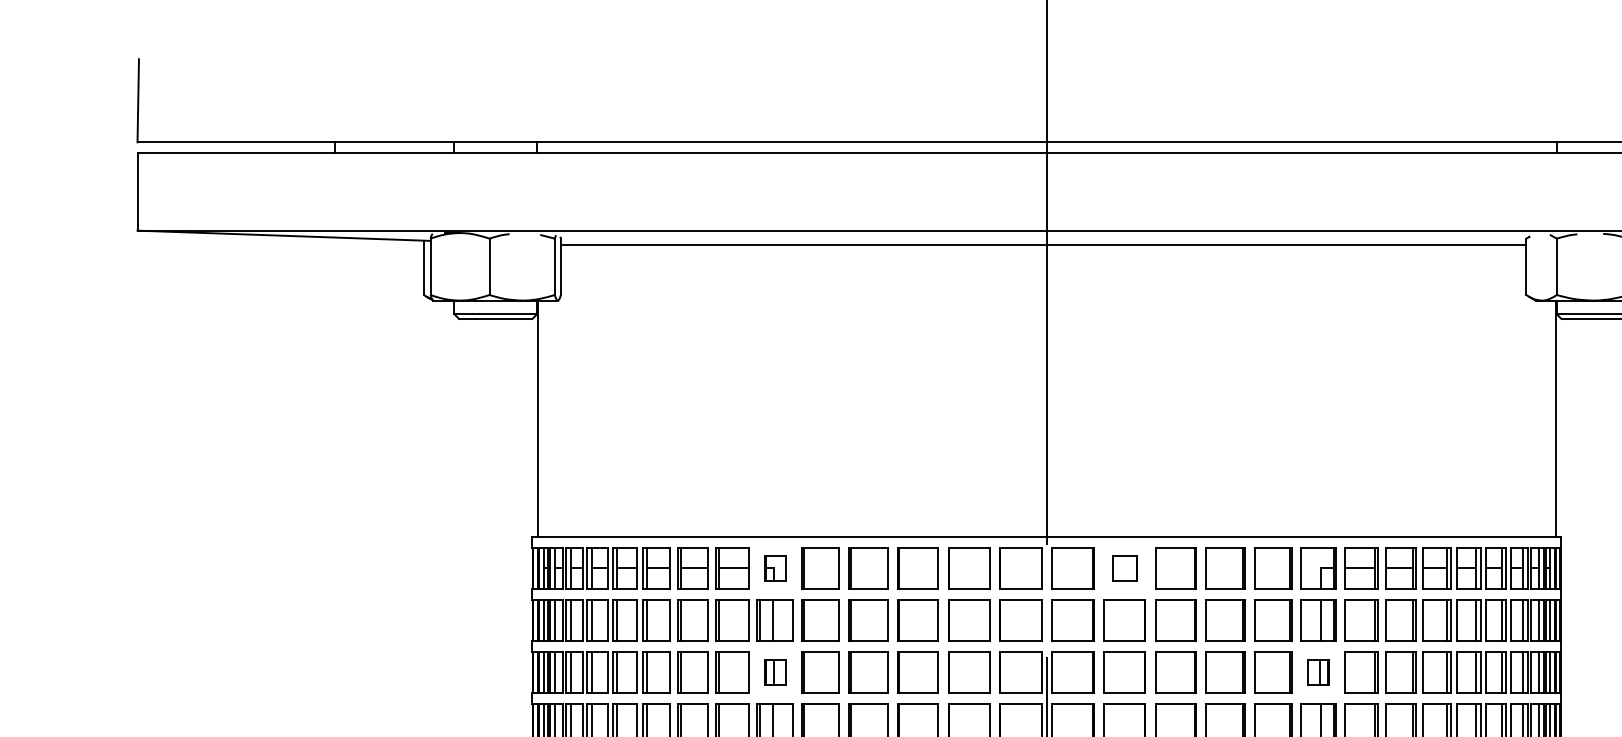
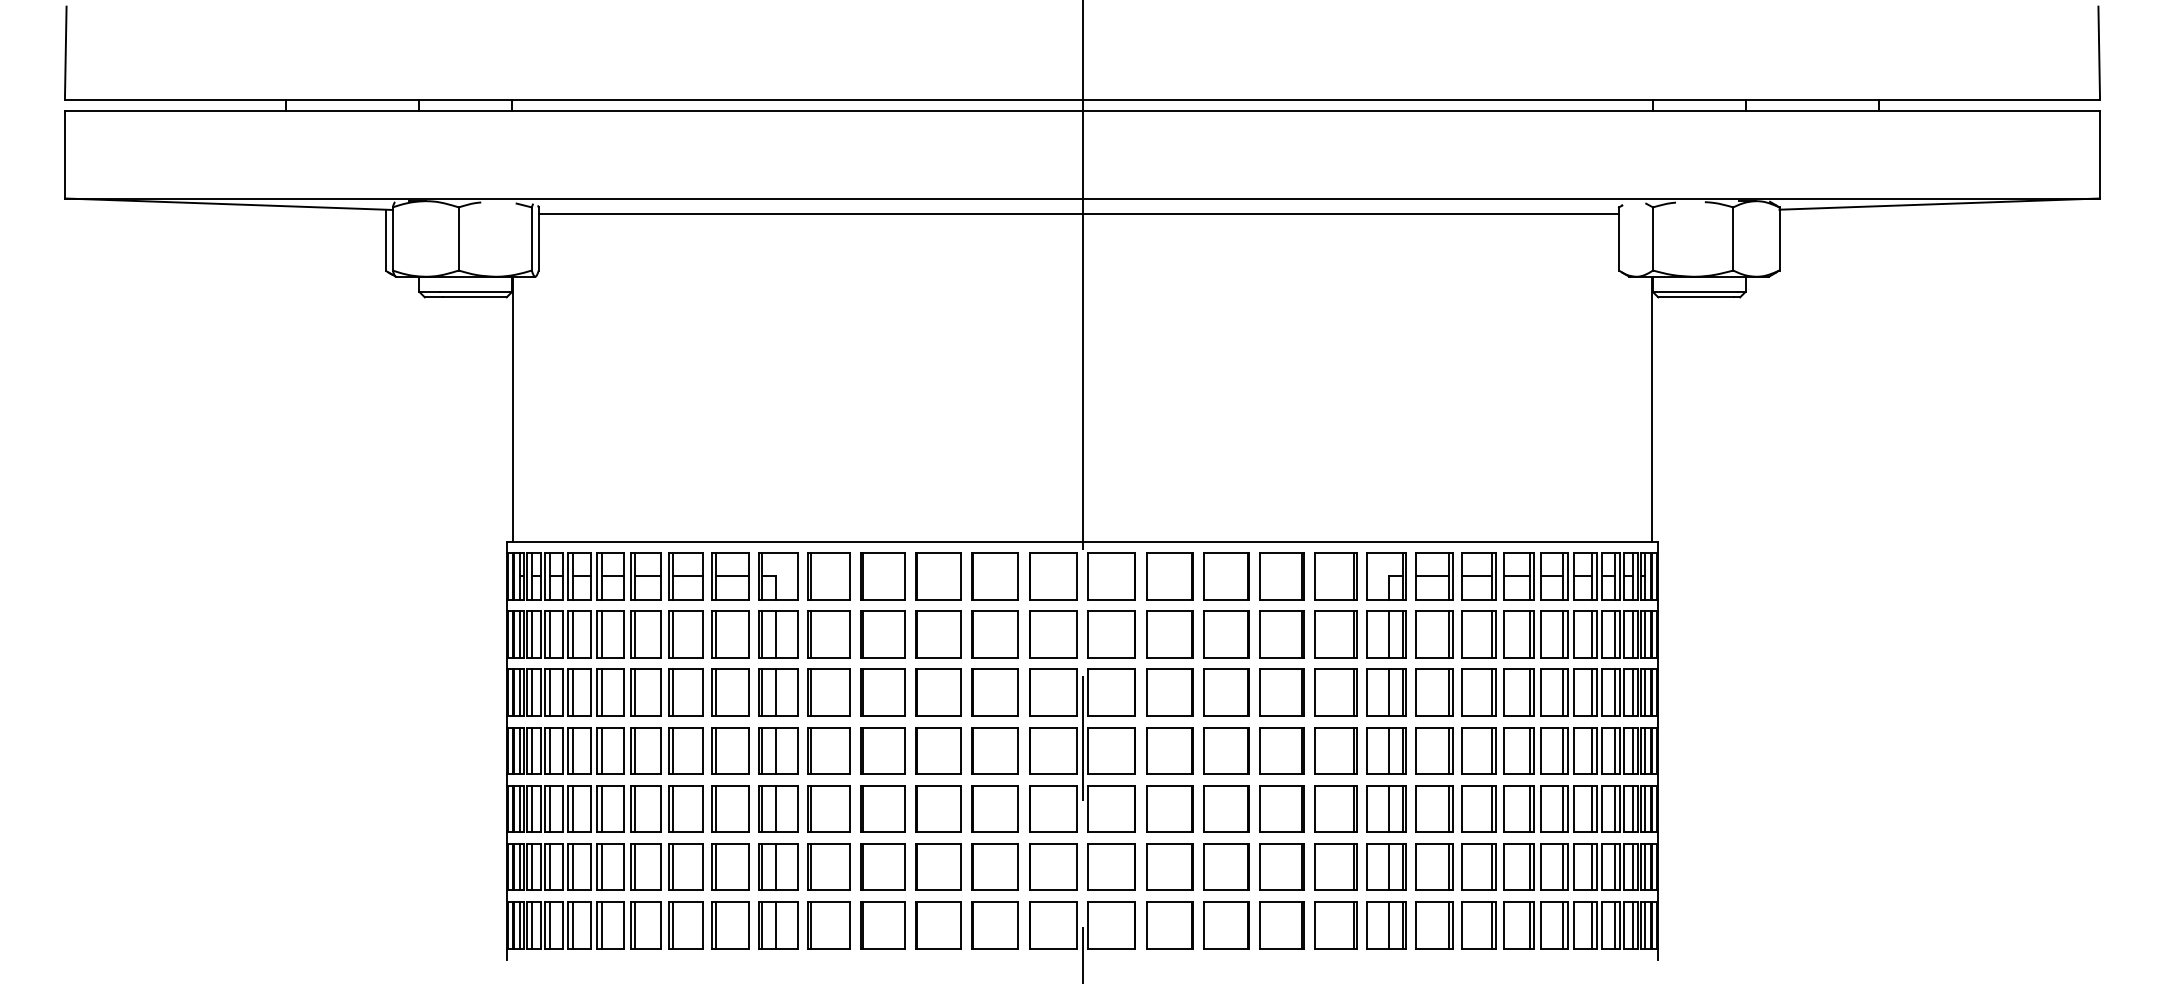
part: (775, 568) -> (778, 576), size x1.67
part: (1124, 568) -> (1169, 576), size x1.67
part: (775, 672) -> (778, 692), size x1.67
part: (1318, 672) -> (1386, 692), size x1.67

